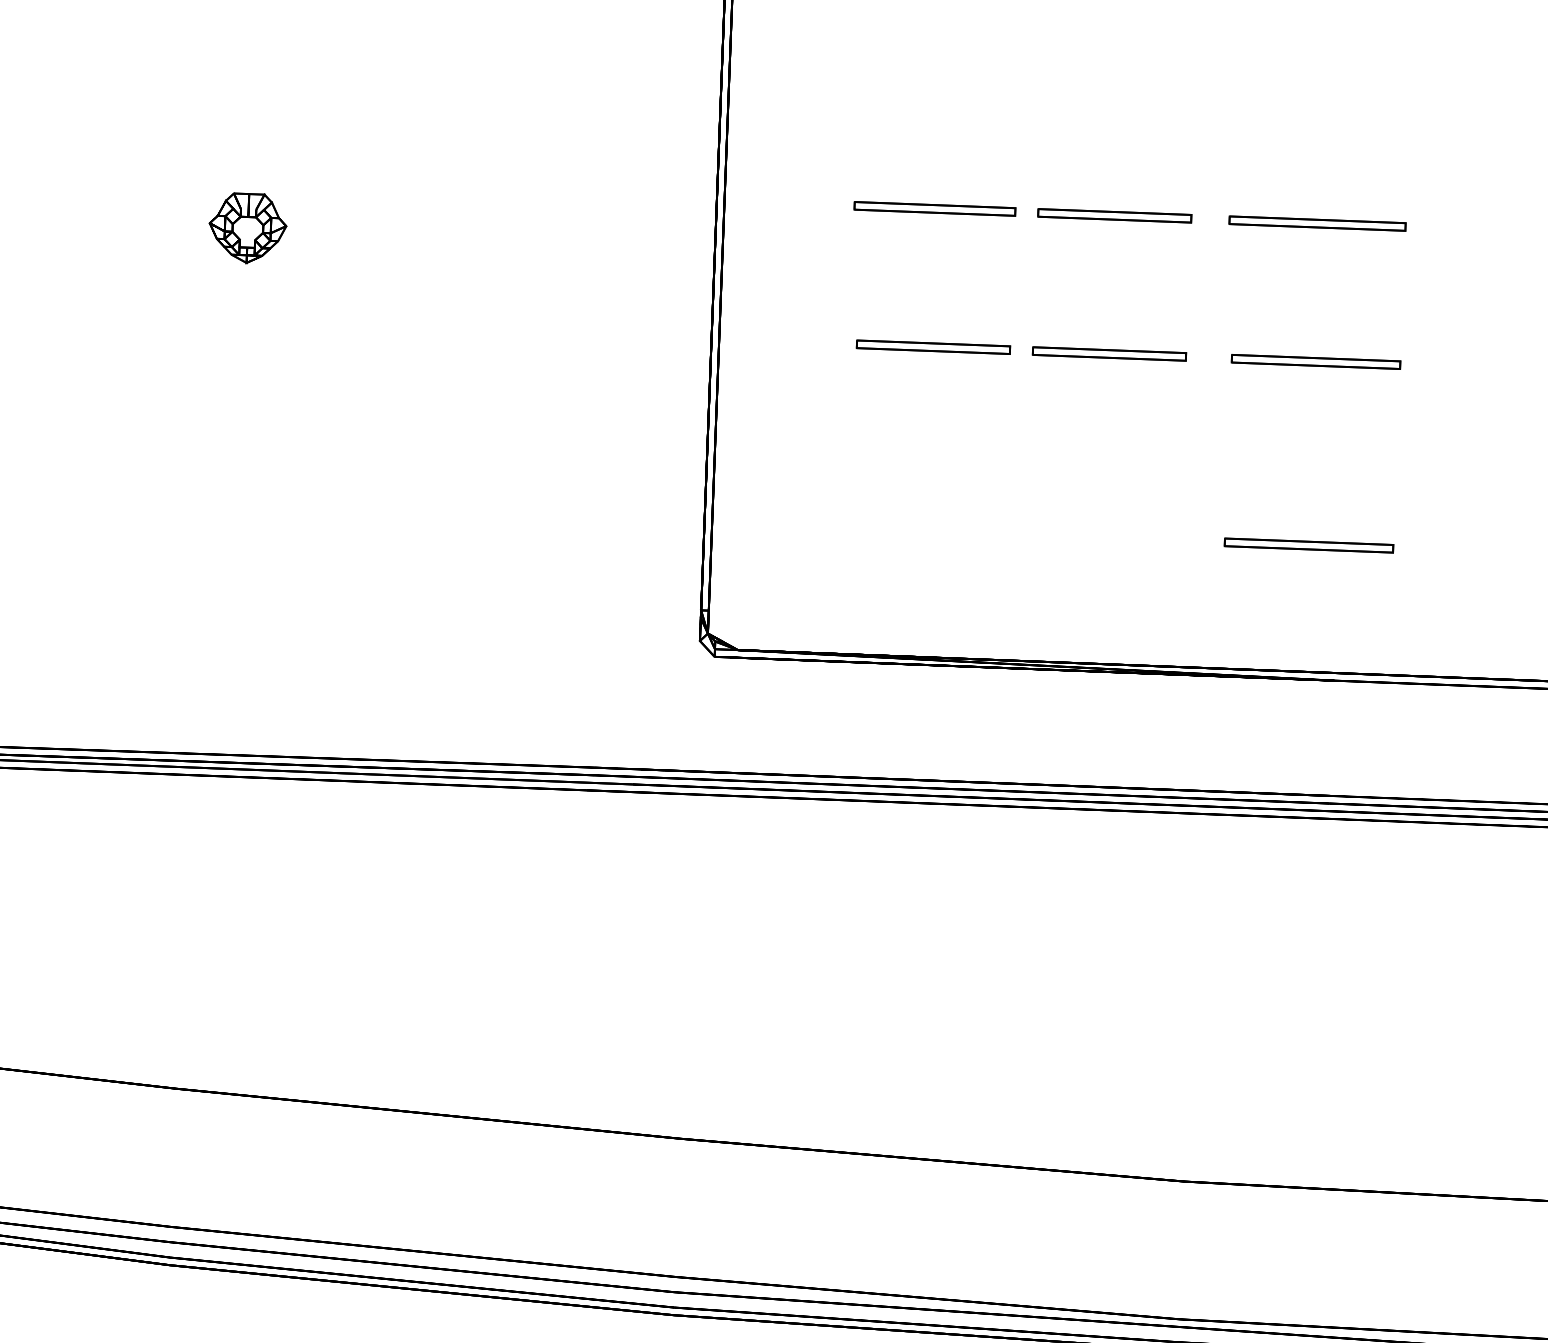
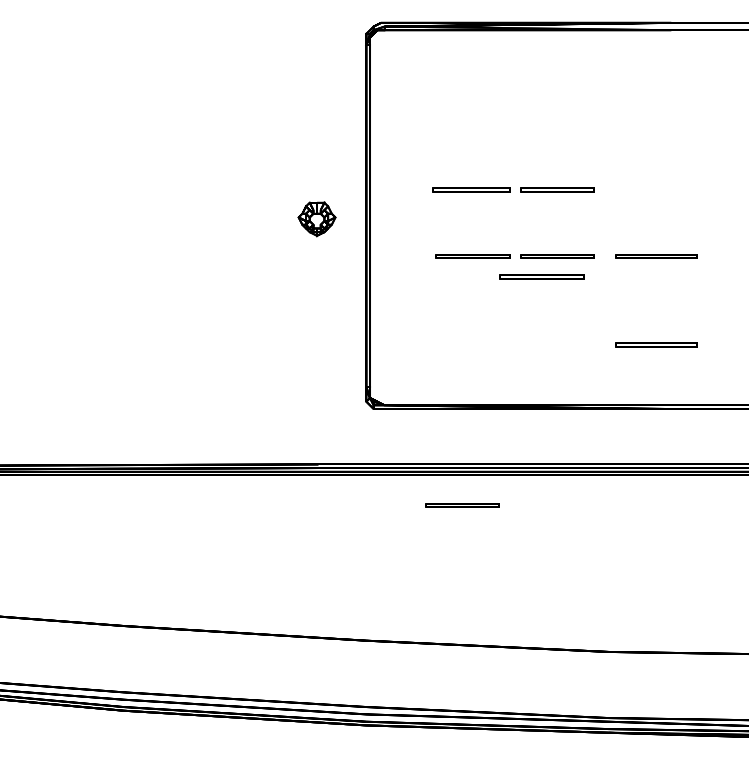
part: (1317, 222) -> (541, 276), moved
part: (246, 228) -> (316, 219), moved
line: (891, 862) -> (462, 504), added

